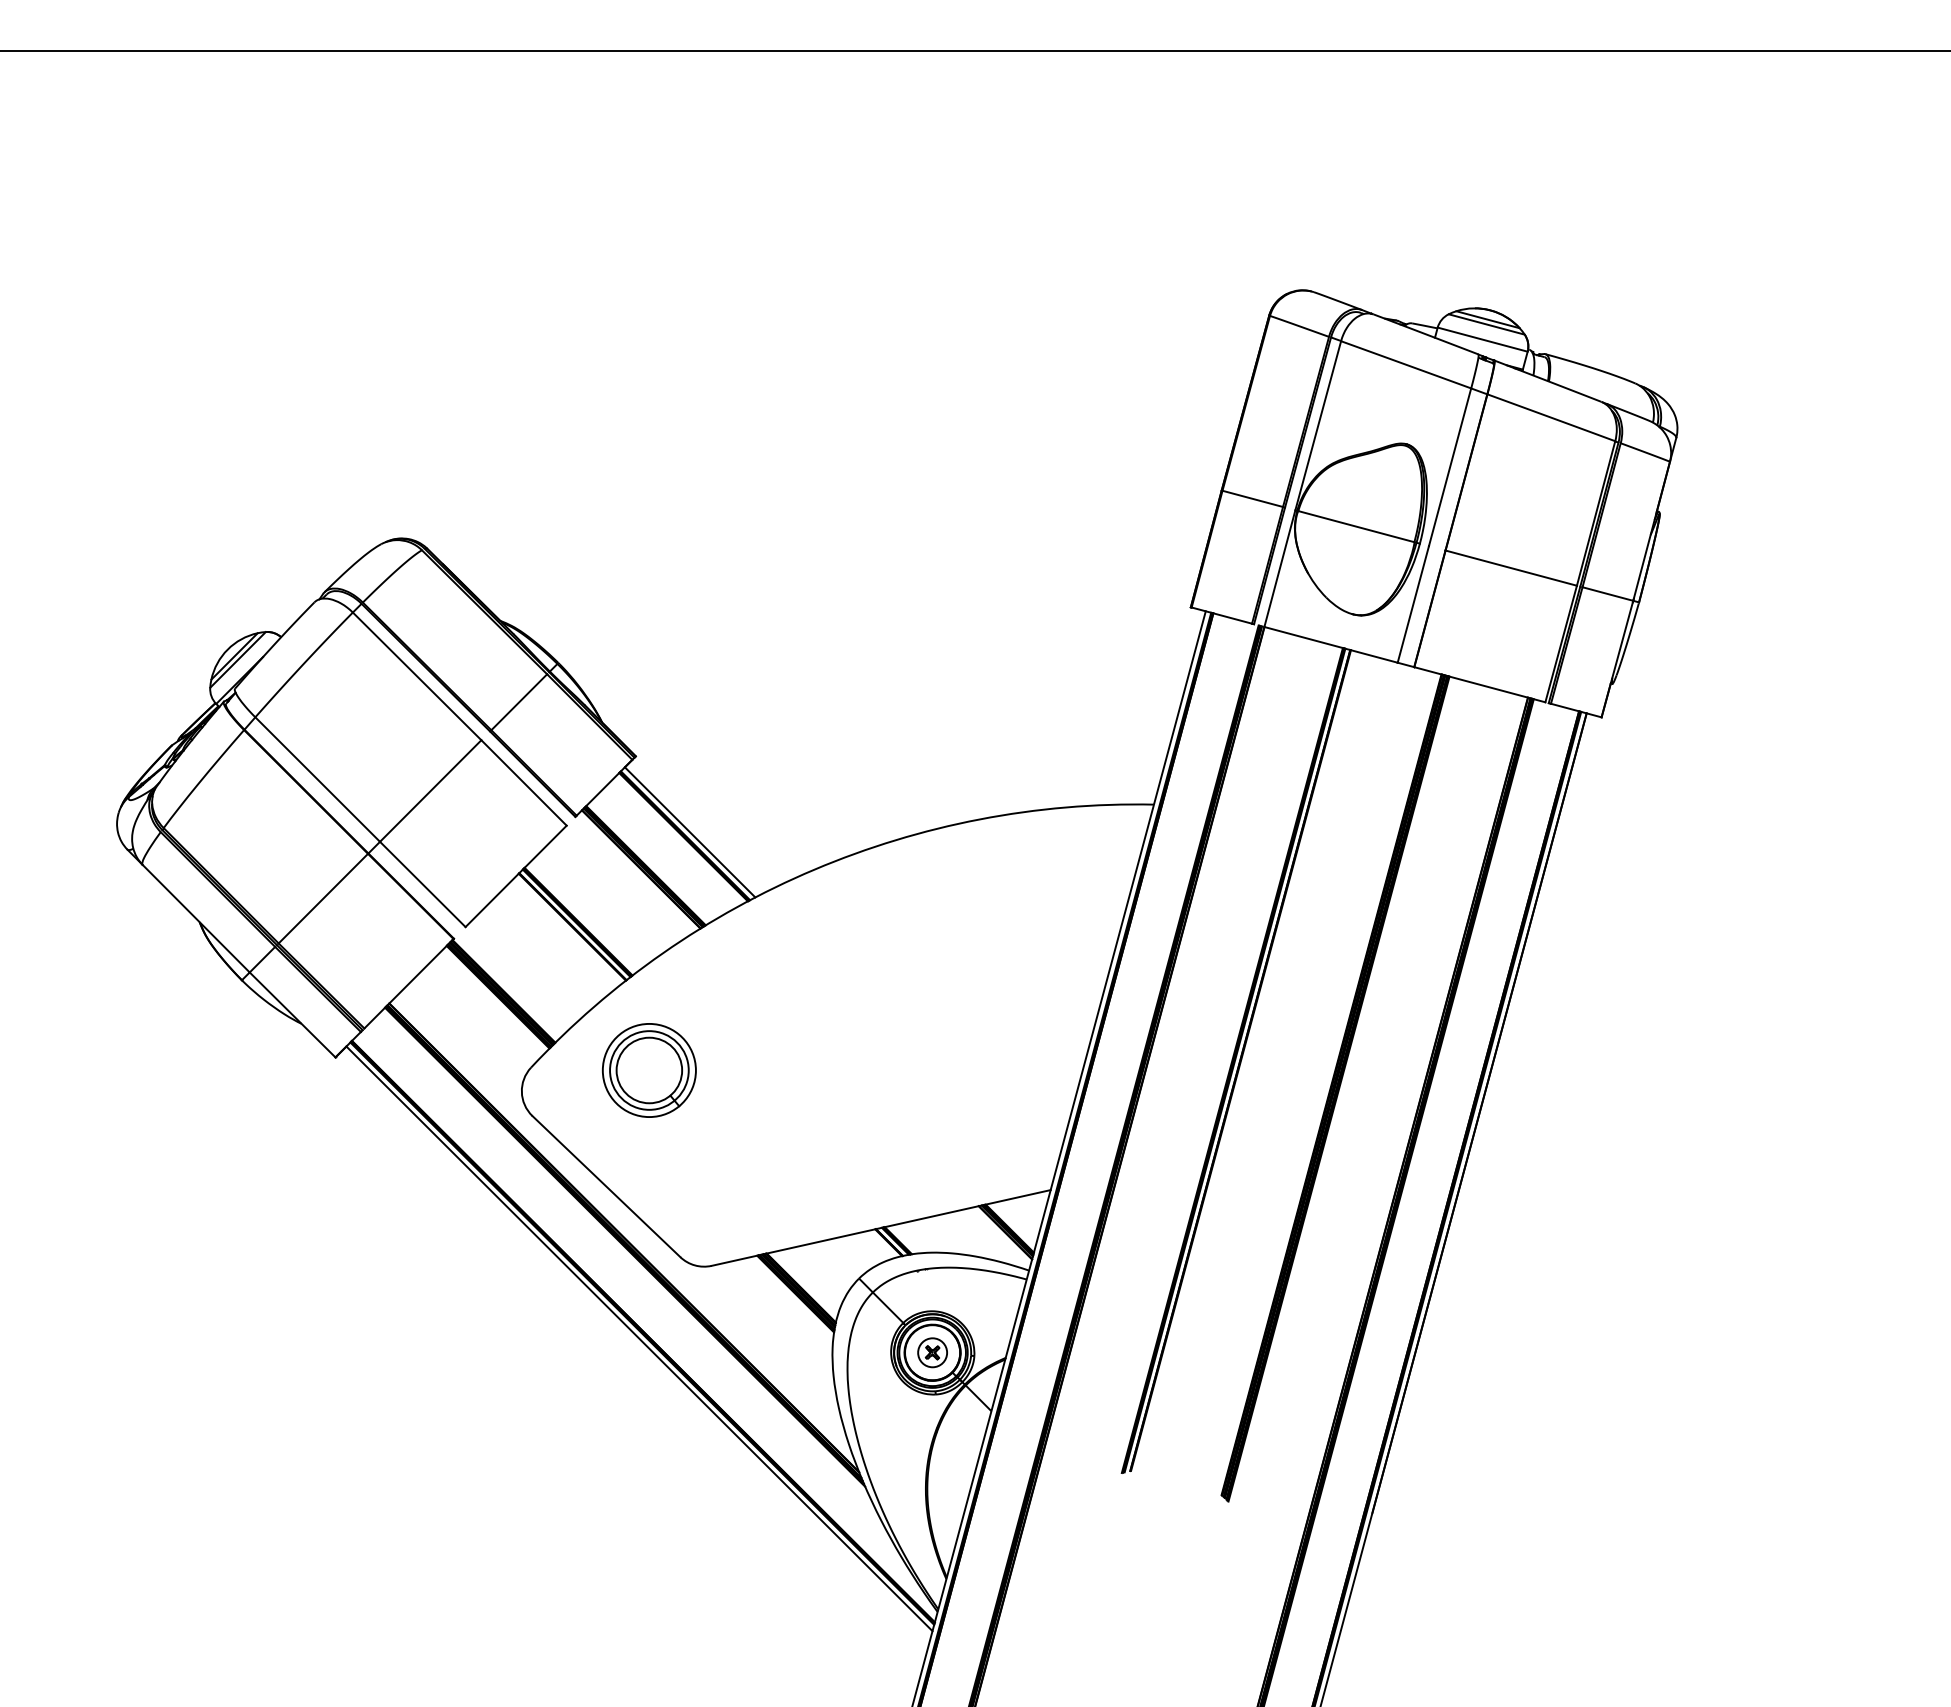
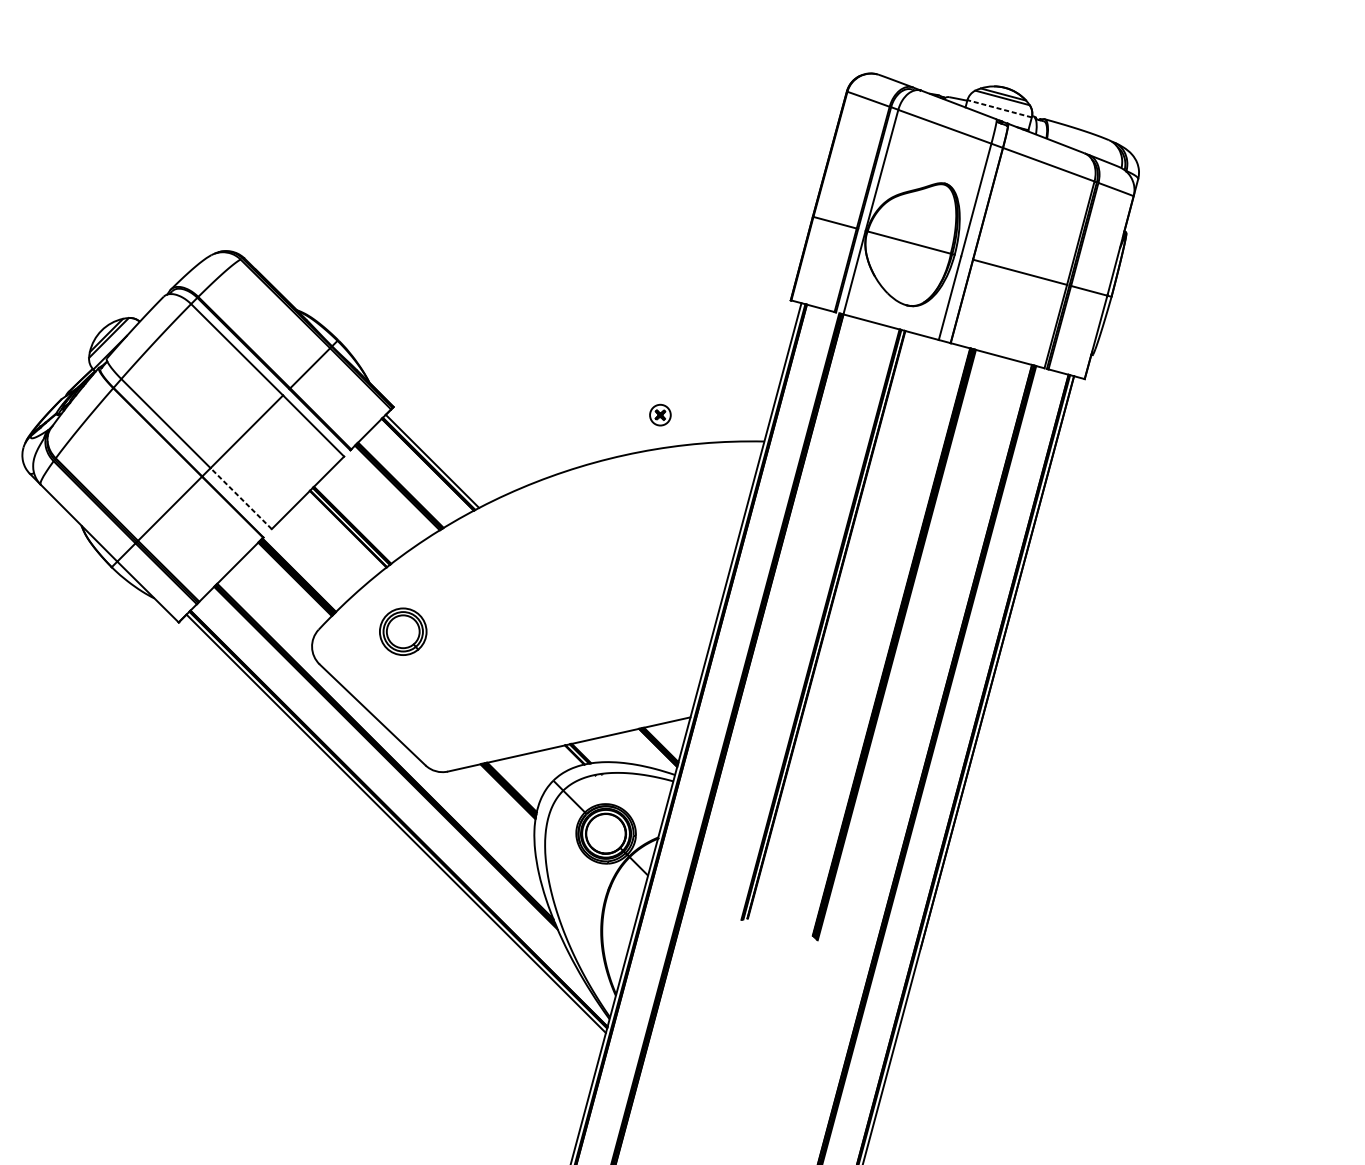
line: (1482, 339) -> (999, 108), solid -> dashed
line: (422, 884) -> (240, 498), solid -> dashed
part: (648, 1070) -> (402, 631), size x0.7
part: (932, 1352) -> (660, 414), moved

